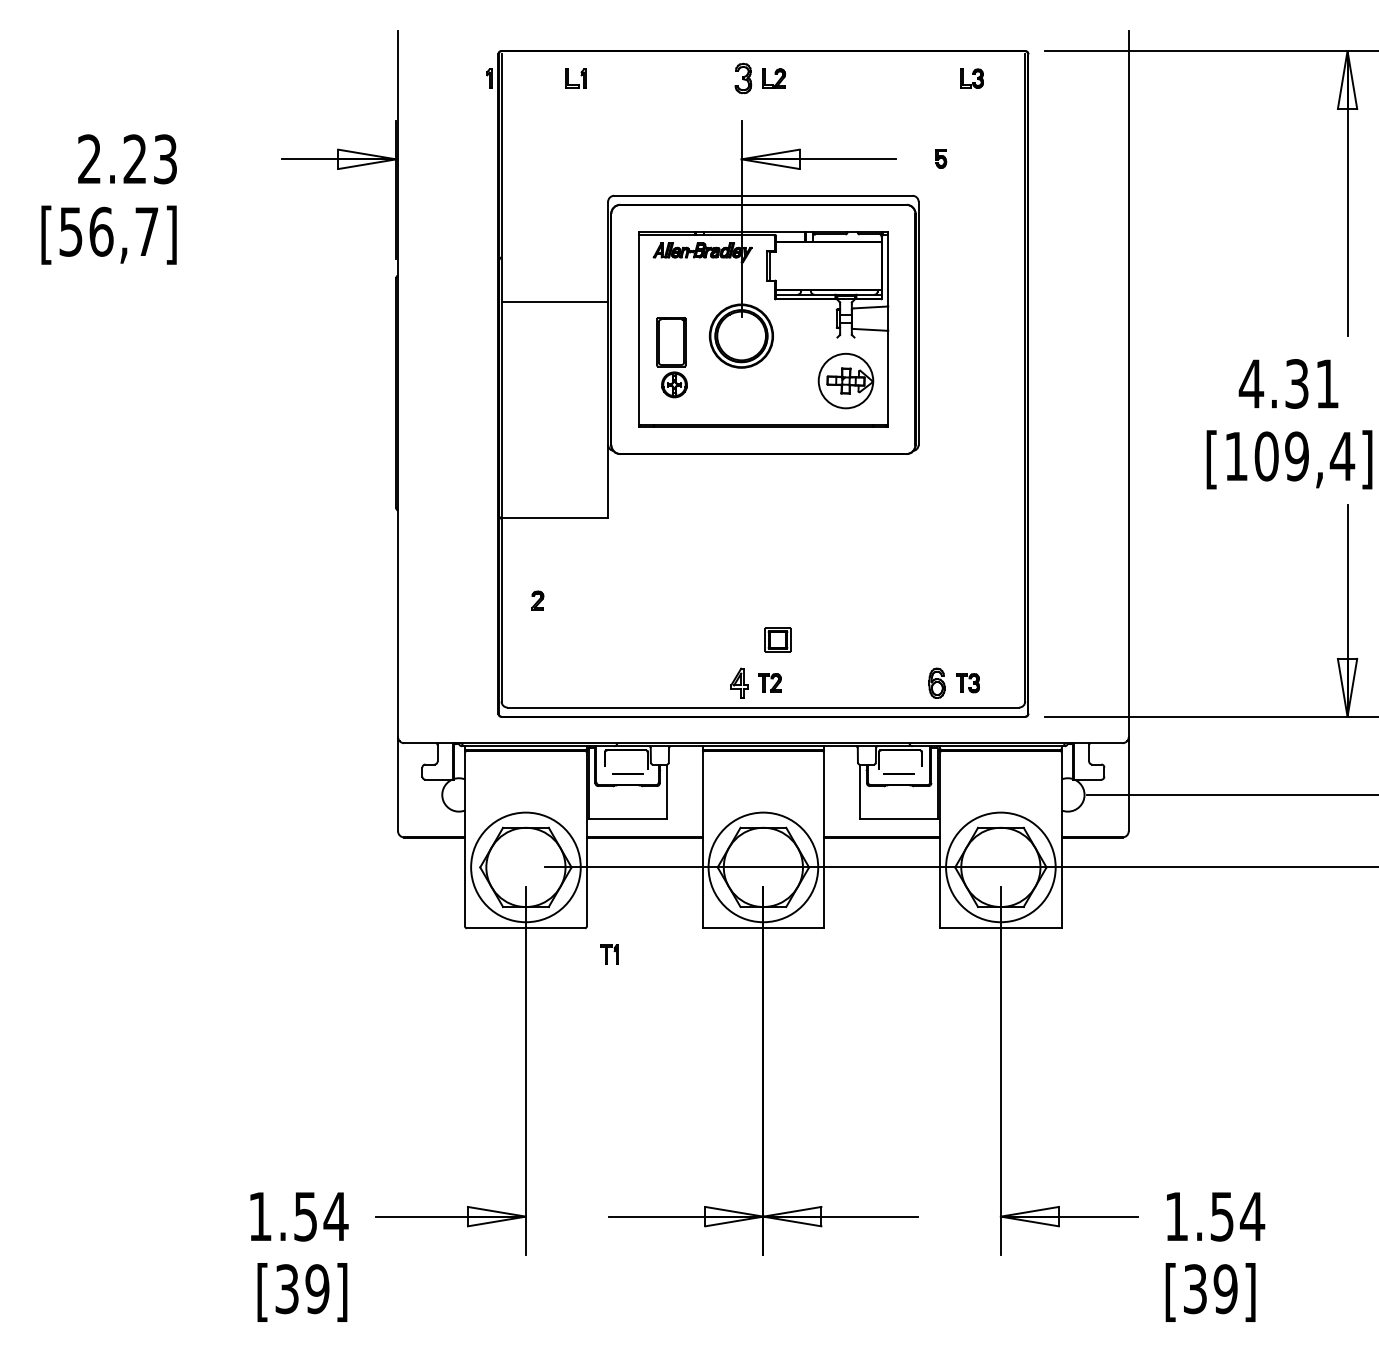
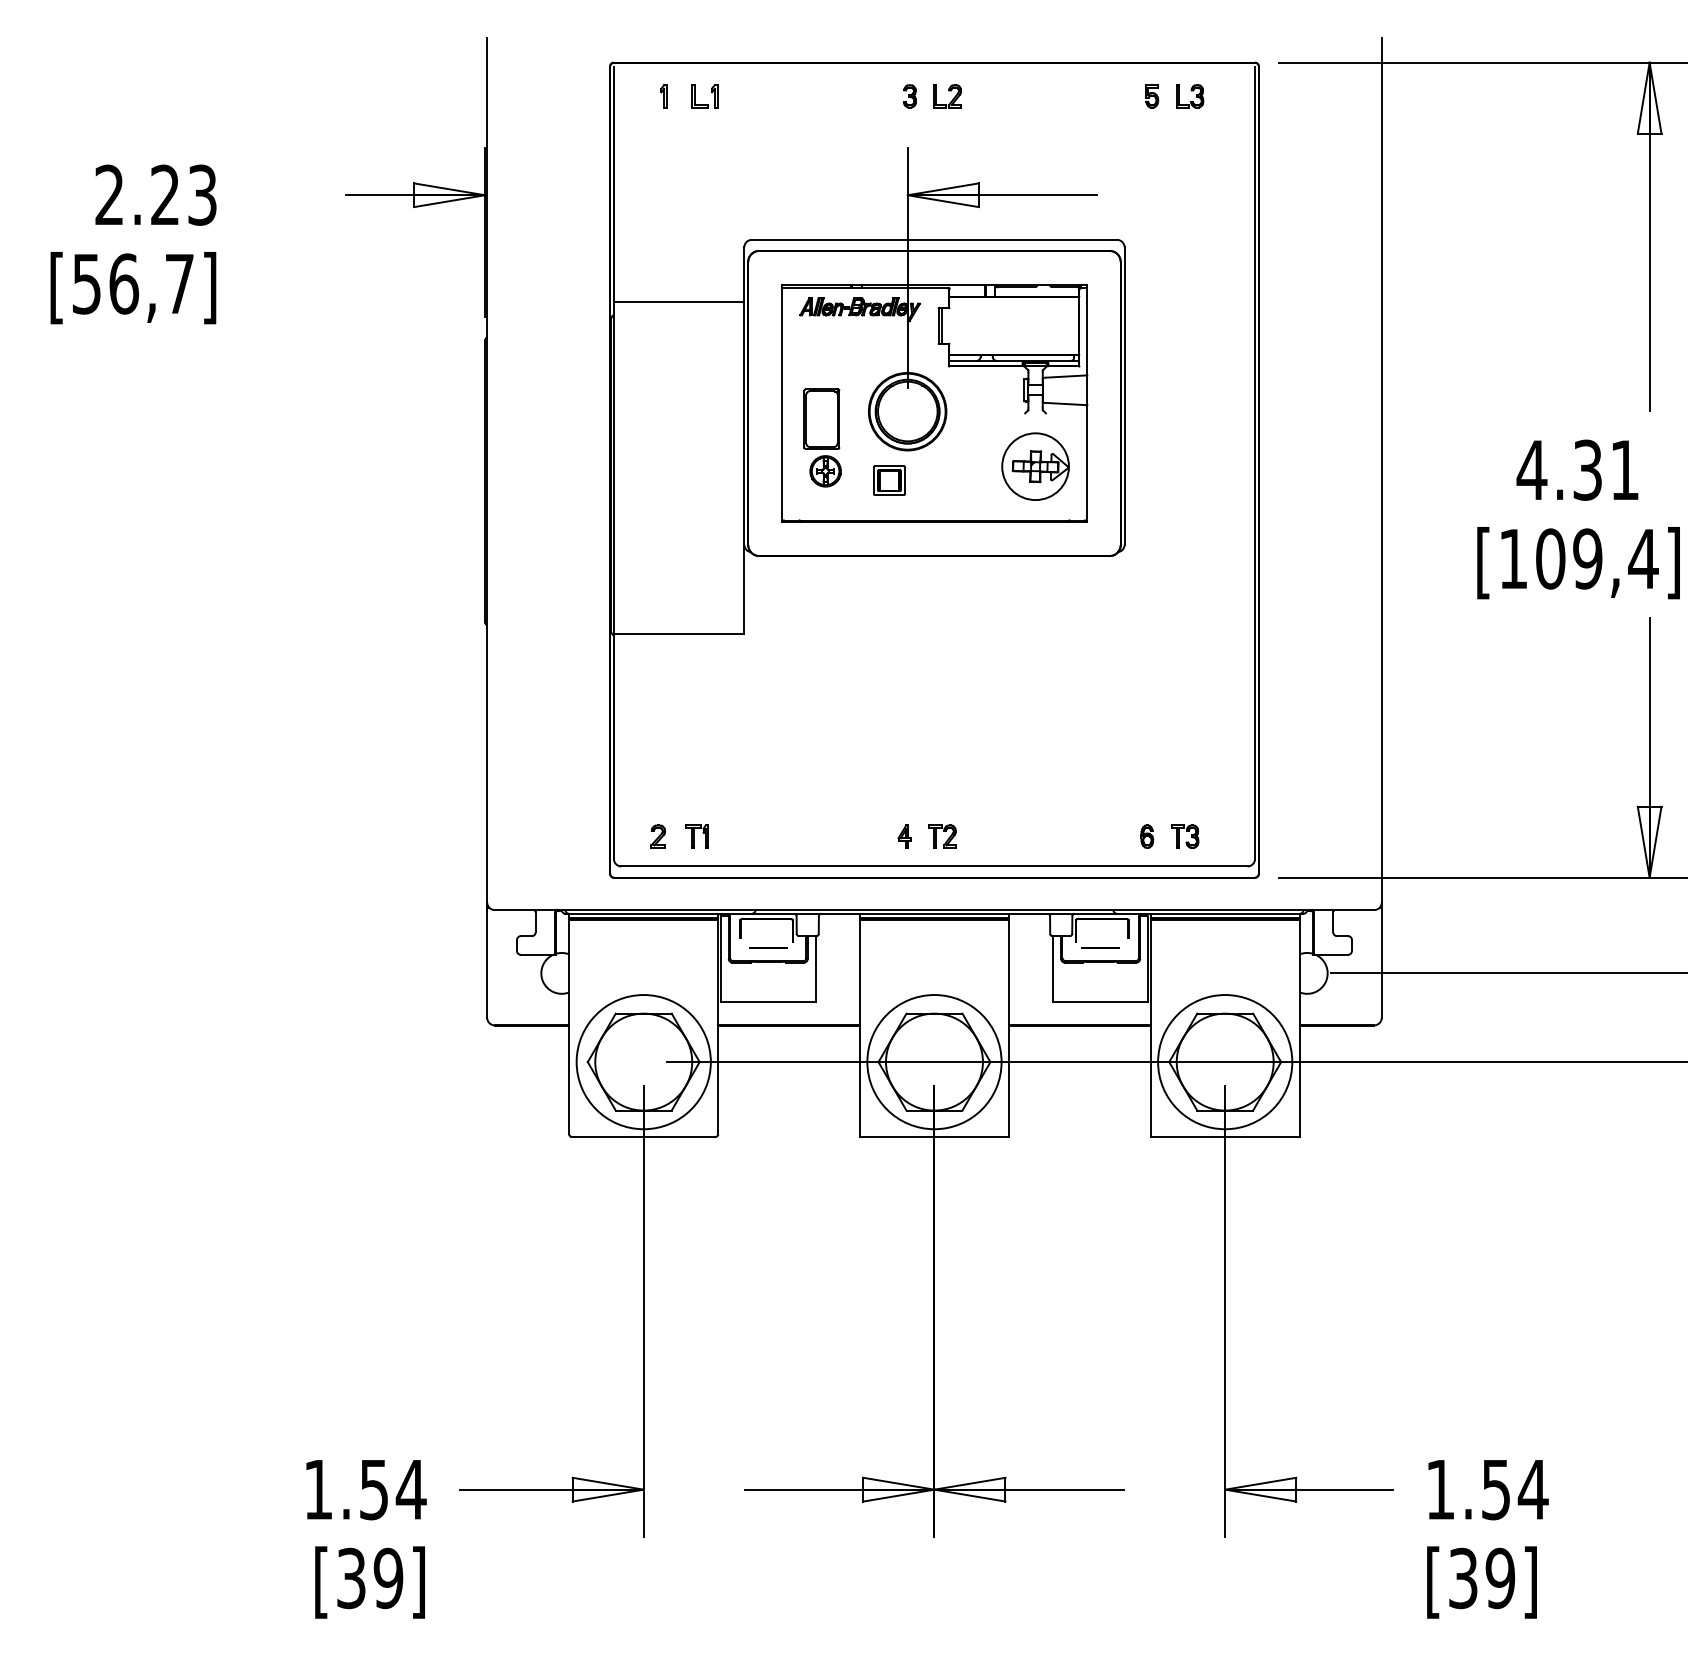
part: (488, 78) -> (663, 96), moved
part: (743, 78) -> (909, 96), size x0.62
part: (941, 158) -> (1152, 96), moved
line: (554, 301) -> (678, 301), moved
part: (537, 600) -> (657, 836), moved
part: (778, 639) -> (889, 480), moved
part: (738, 683) -> (904, 836), size x0.62
part: (937, 683) -> (1147, 836), size x0.62
part: (609, 954) -> (696, 836), moved

